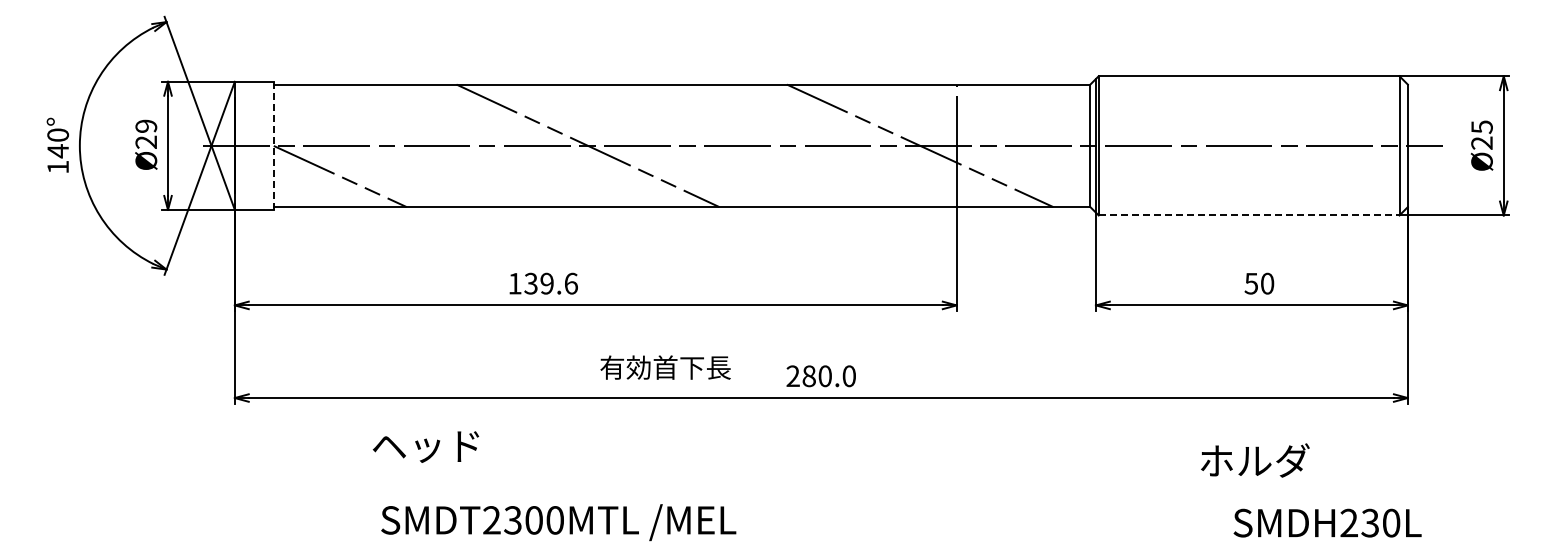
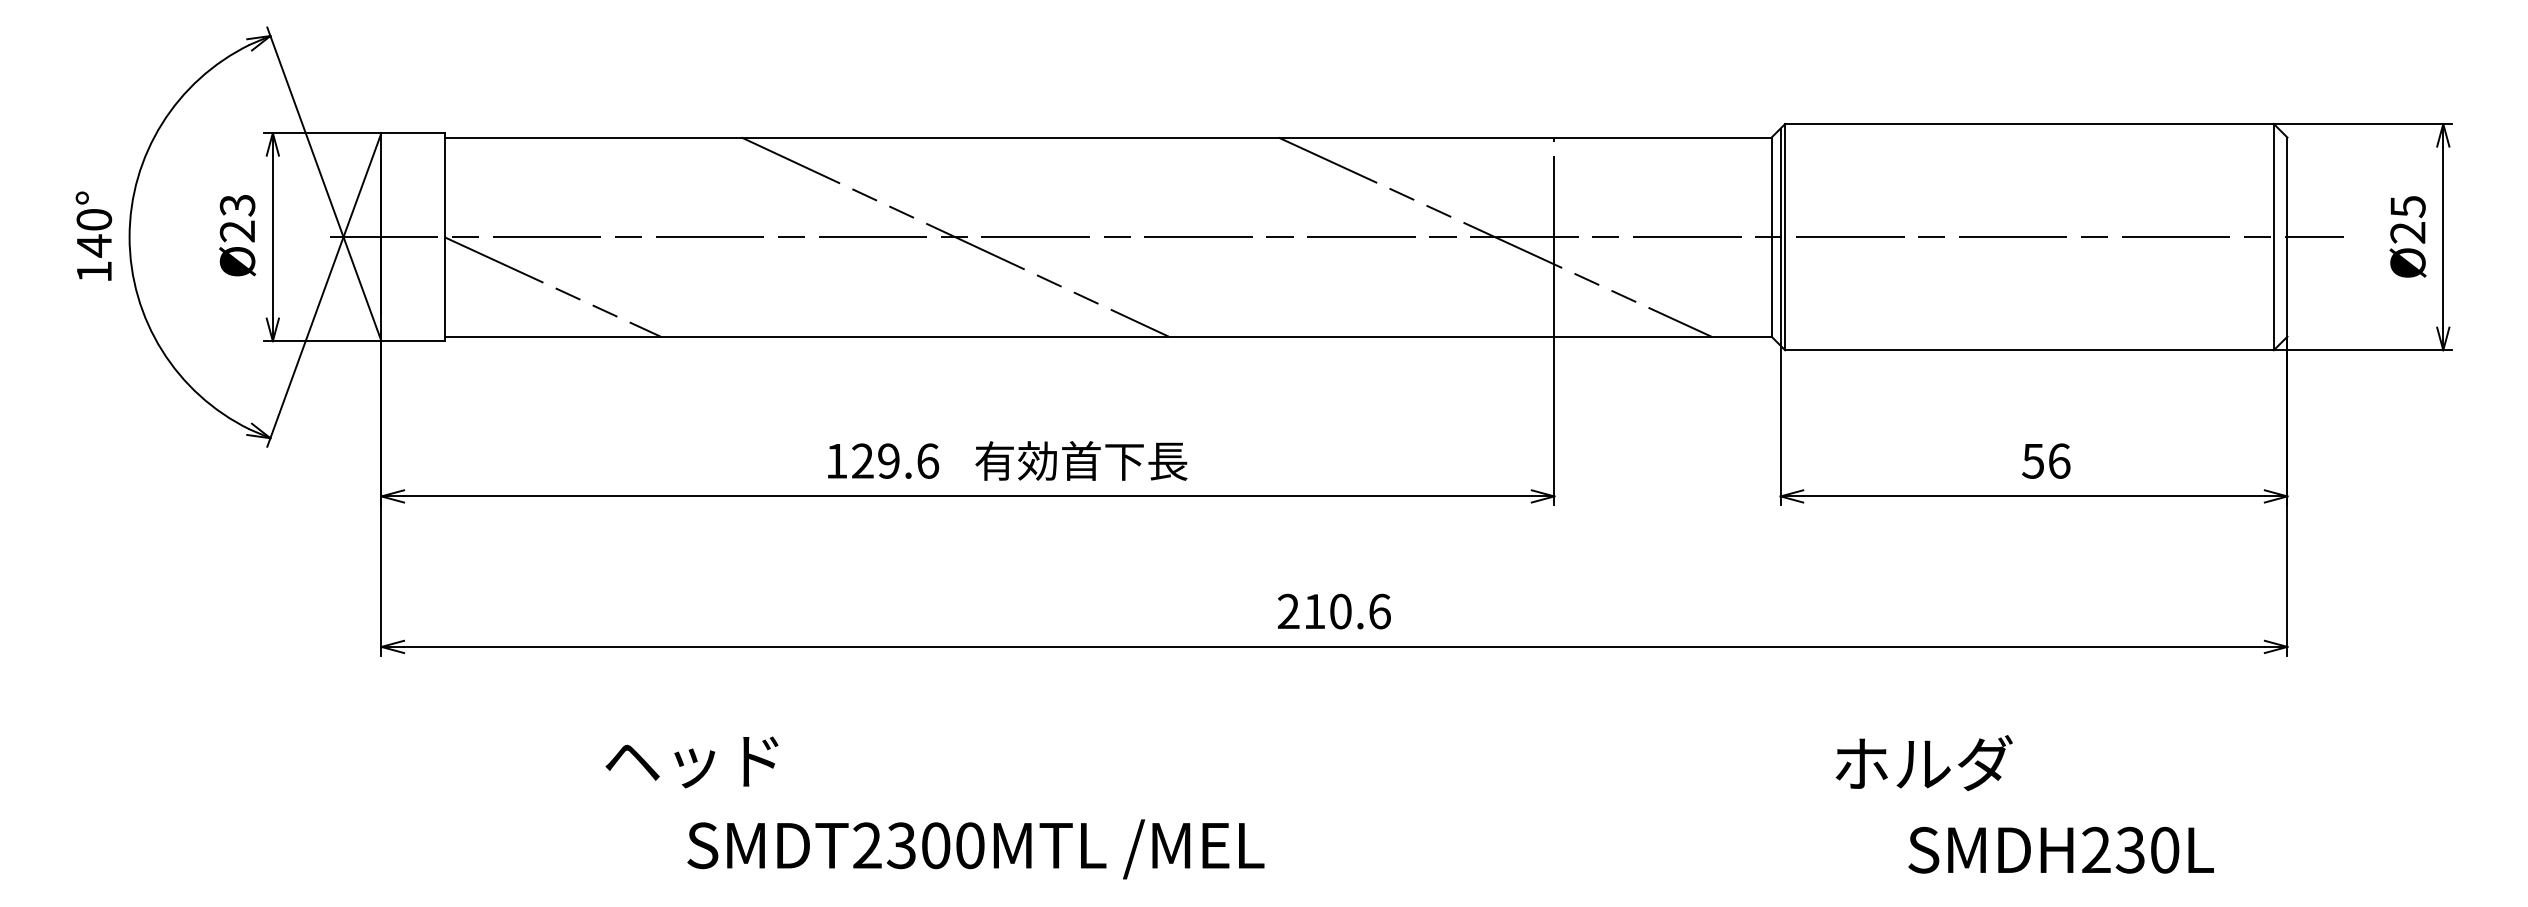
text: (146, 126) -> (237, 205), Ø29 -> Ø23
line: (273, 146) -> (444, 238), dashed -> solid
line: (1249, 215) -> (2030, 350), dashed -> solid
text: (530, 283) -> (861, 460), 139.6 -> 129.6
text: (1267, 283) -> (2059, 460), 50 -> 56
text: (665, 367) -> (1081, 460), moved
text: (829, 376) -> (1347, 611), 280.0 -> 210.6
text: (425, 446) -> (691, 761), moved
text: (1255, 460) -> (1924, 763), moved
text: (558, 522) -> (975, 849), moved
text: (1327, 522) -> (2061, 849), moved

